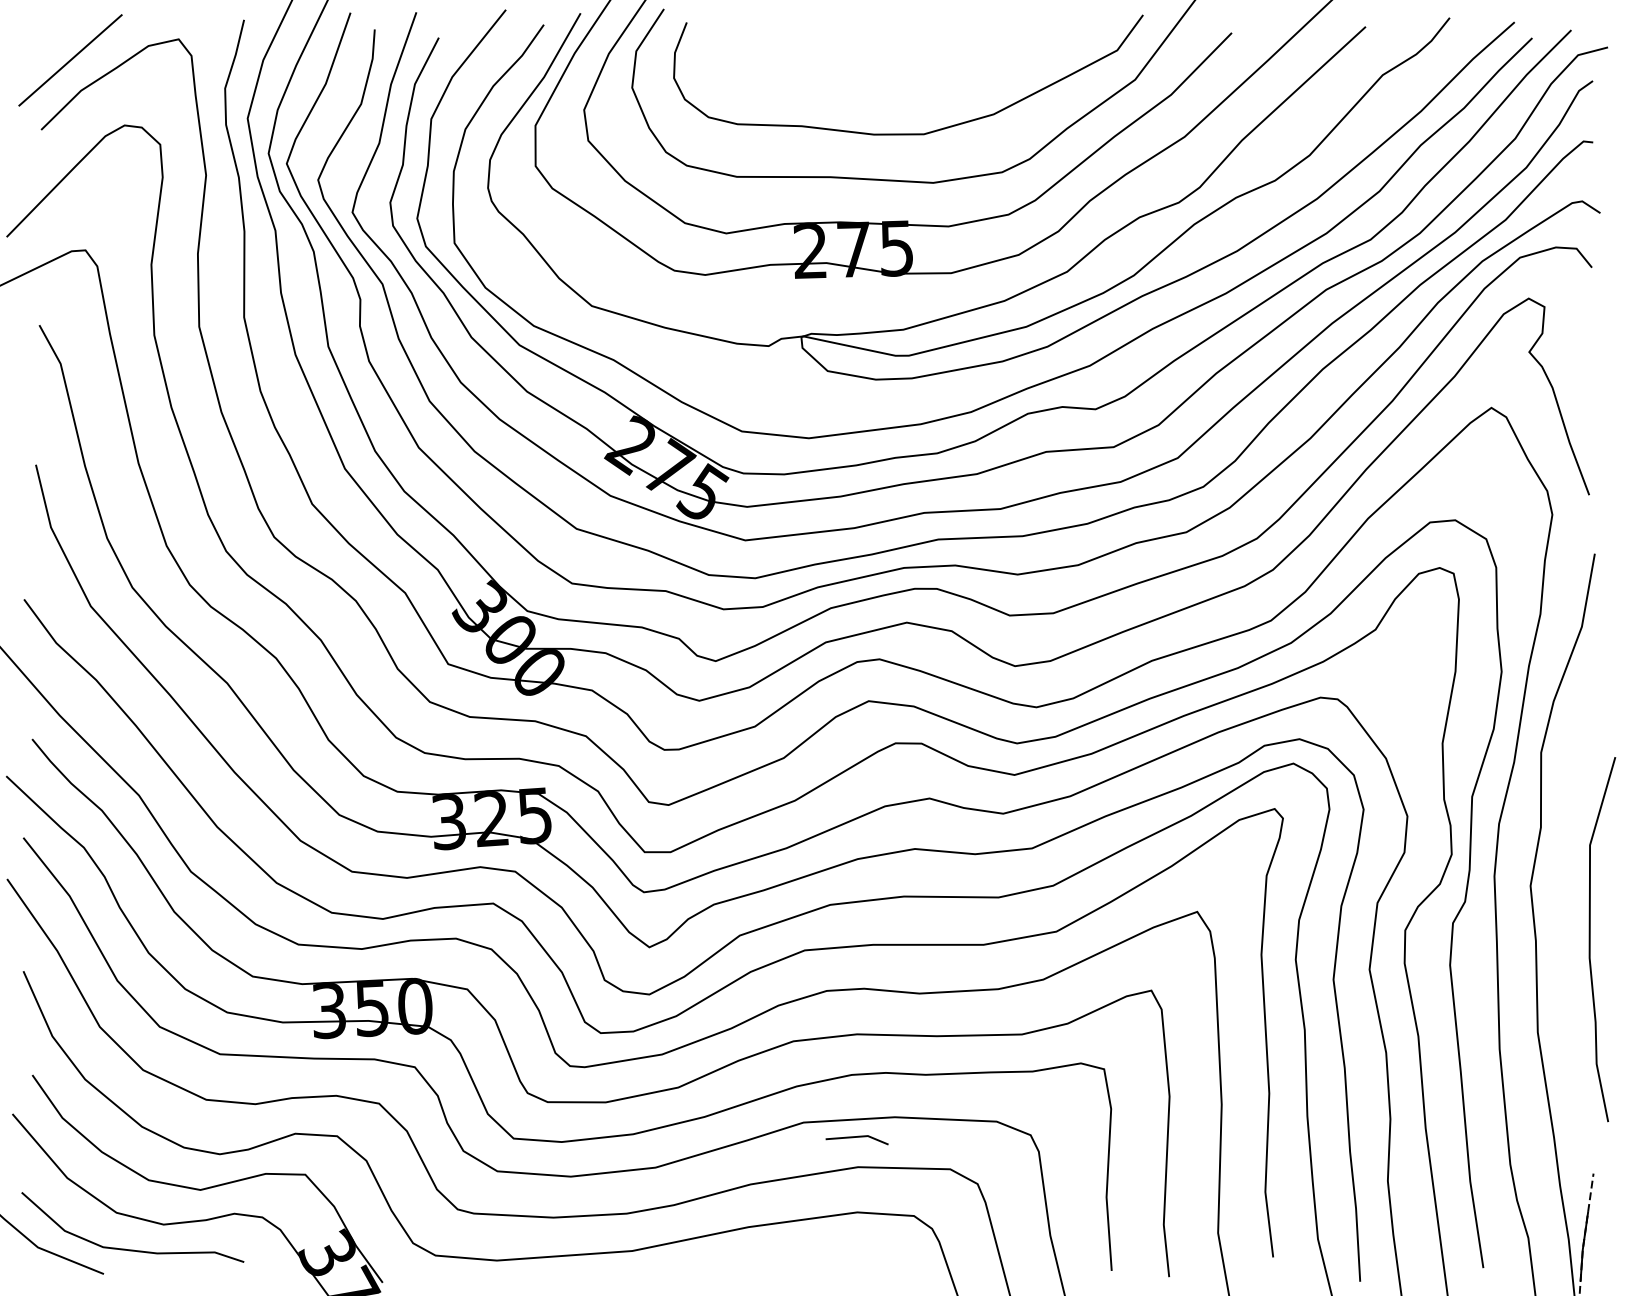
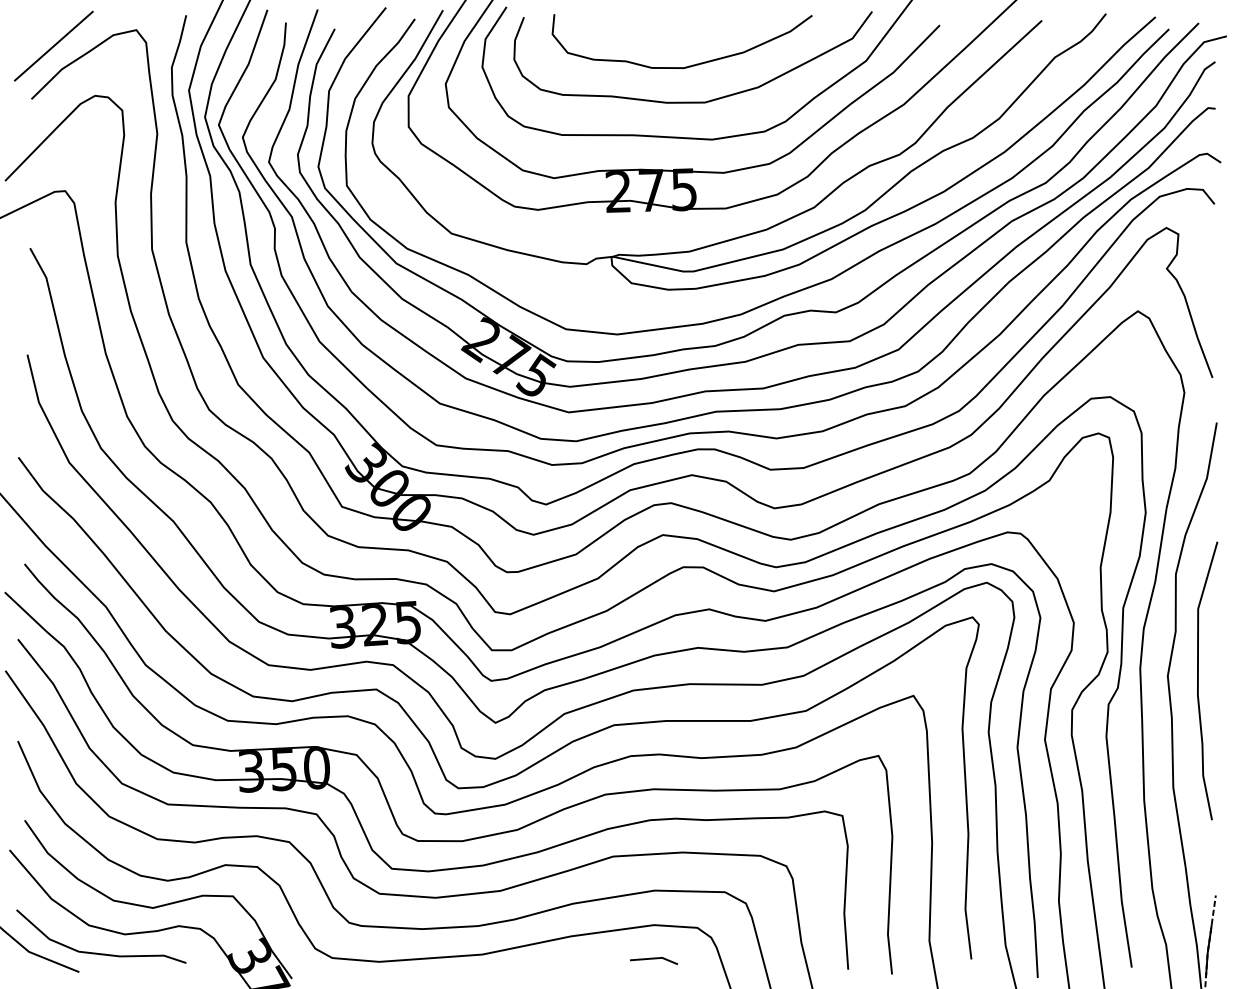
curve: (903, 85) -> (689, 65), added
curve: (1590, 938) -> (1198, 680), moved
line: (857, 1138) -> (654, 959), moved

